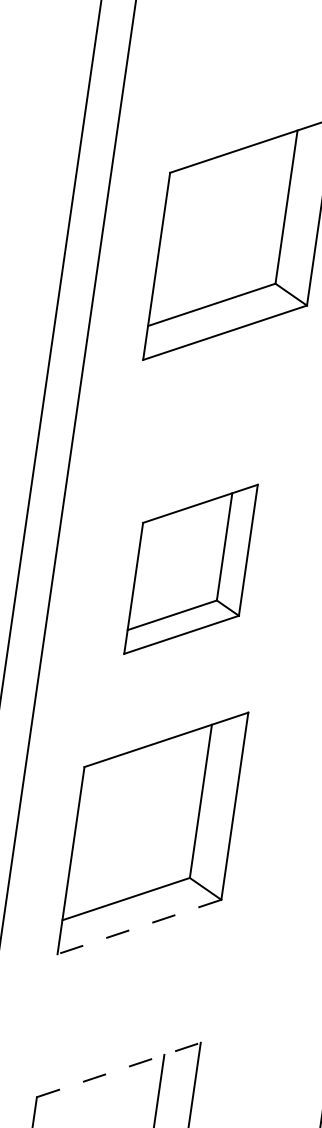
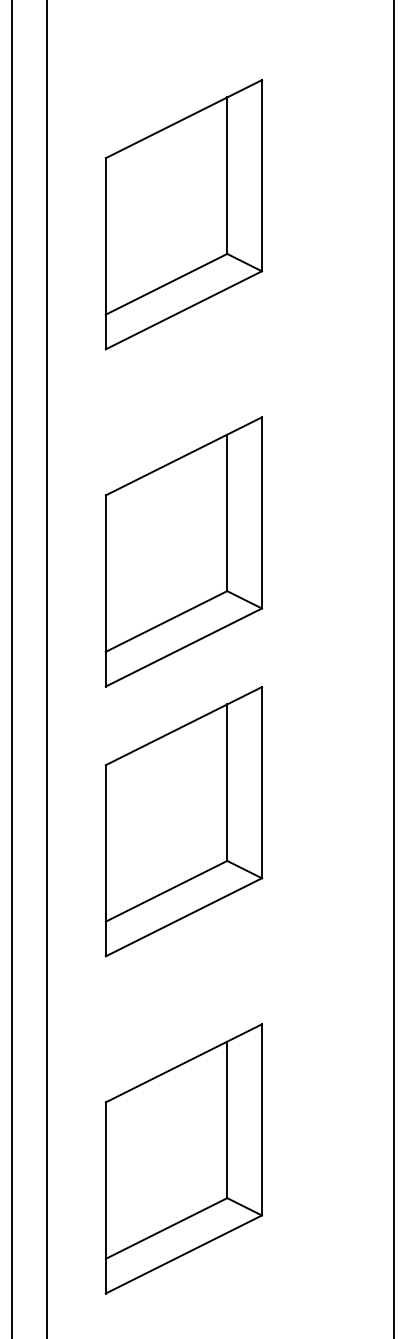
part: (190, 568) -> (183, 551), size x1.43
line: (139, 927) -> (183, 917), dashed -> solid
line: (119, 1070) -> (184, 1063), dashed -> solid

